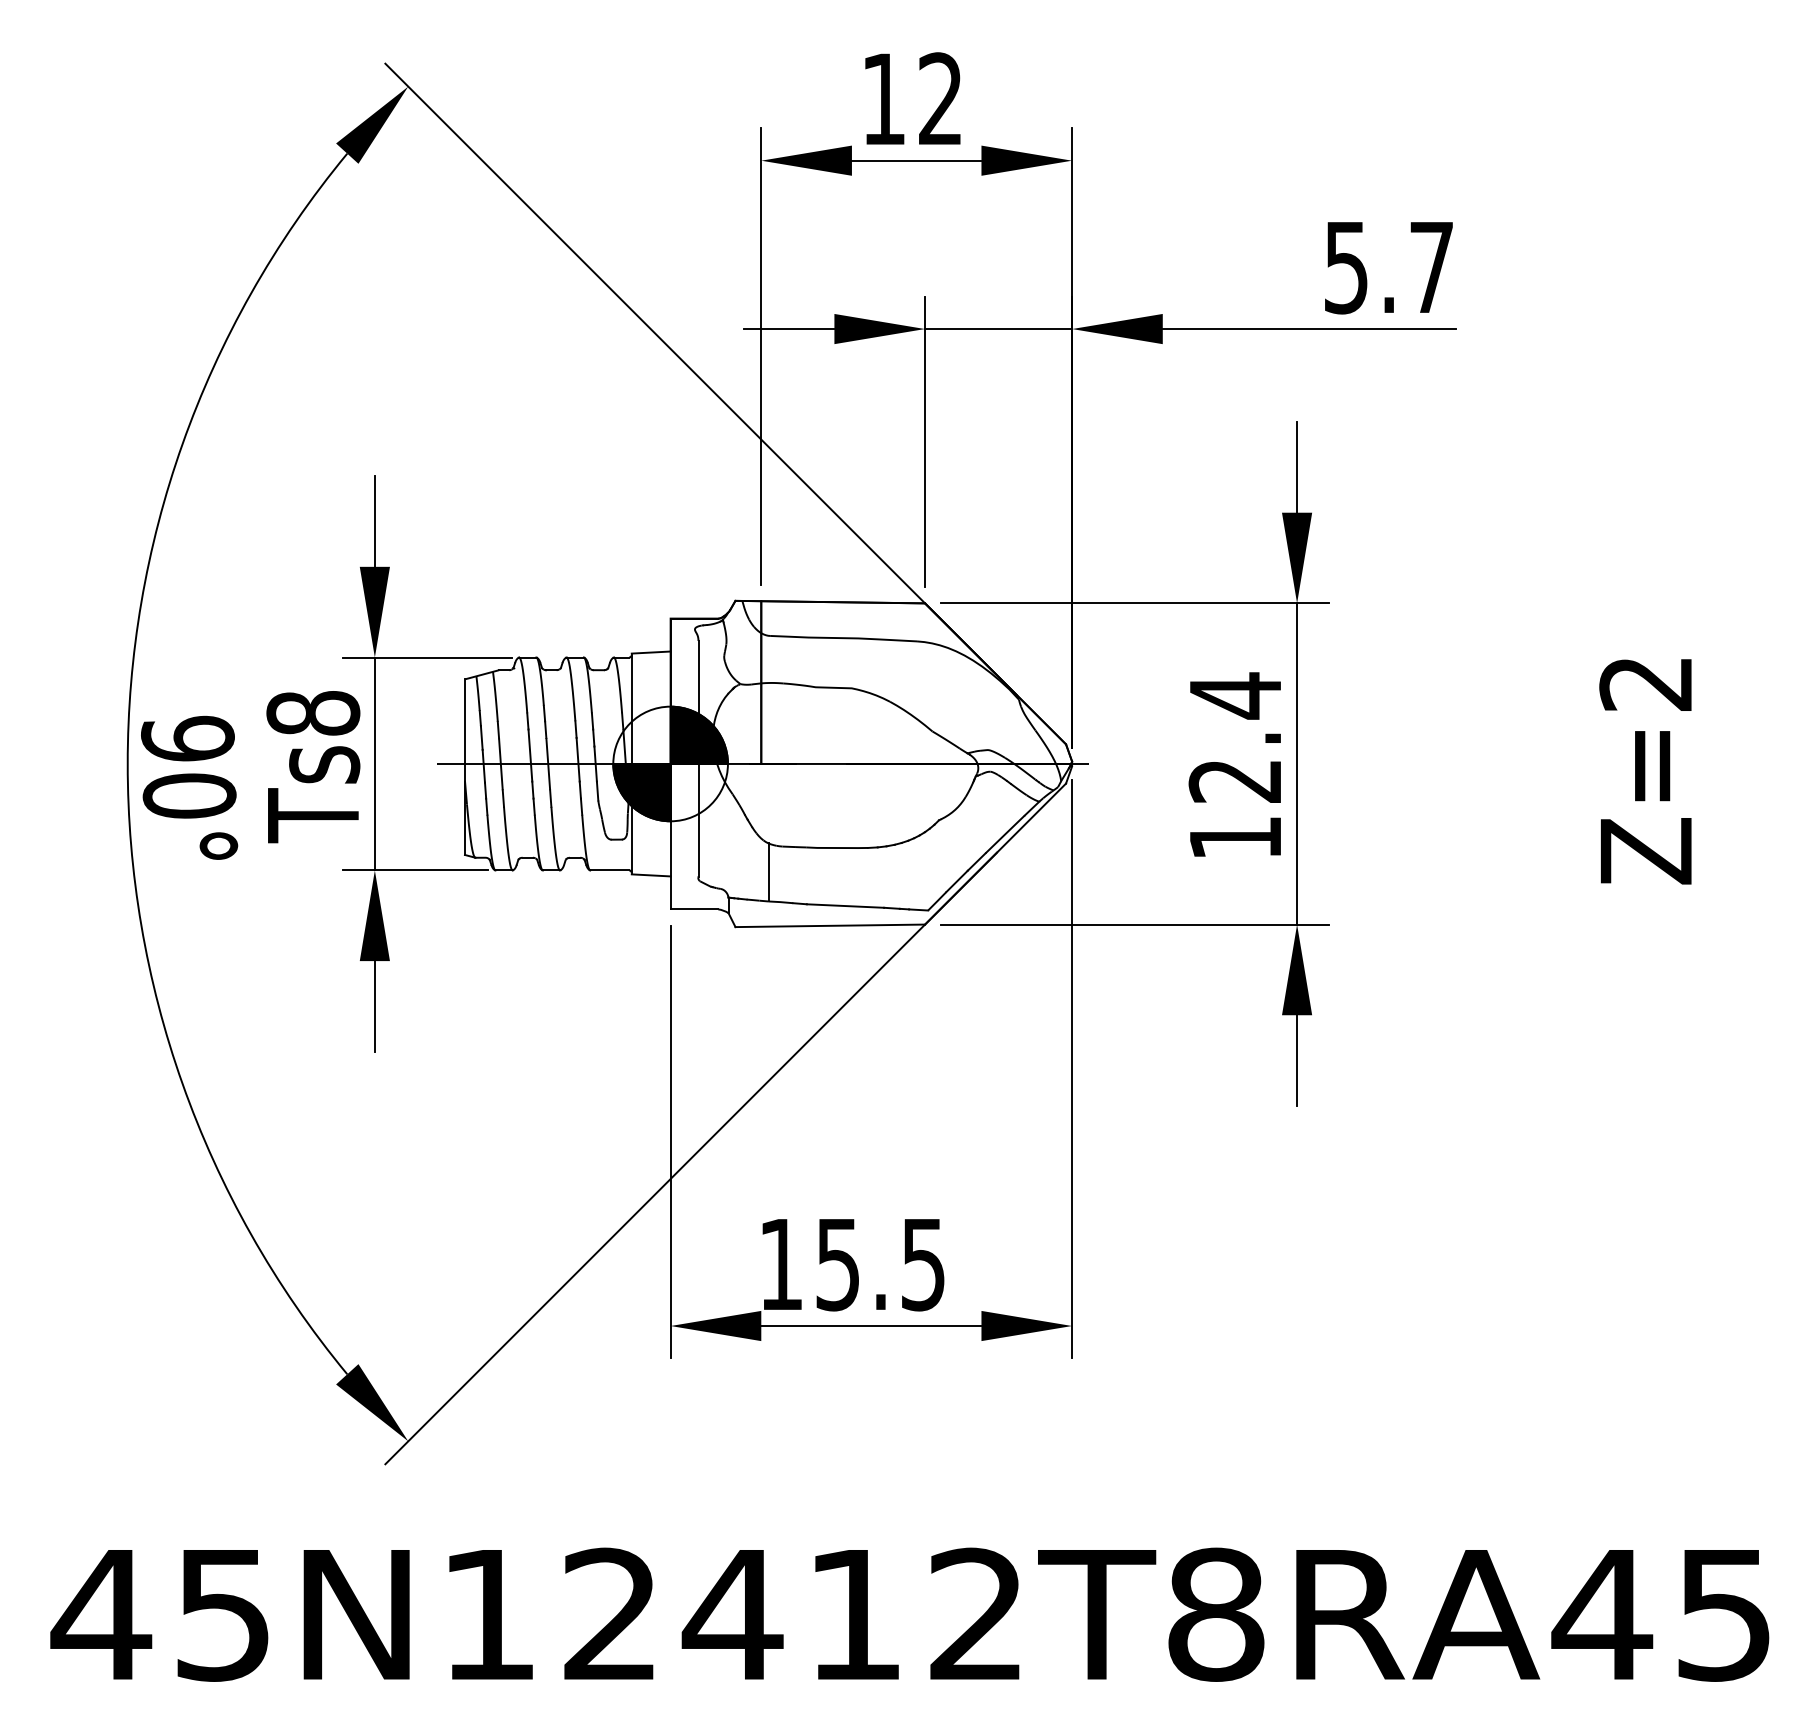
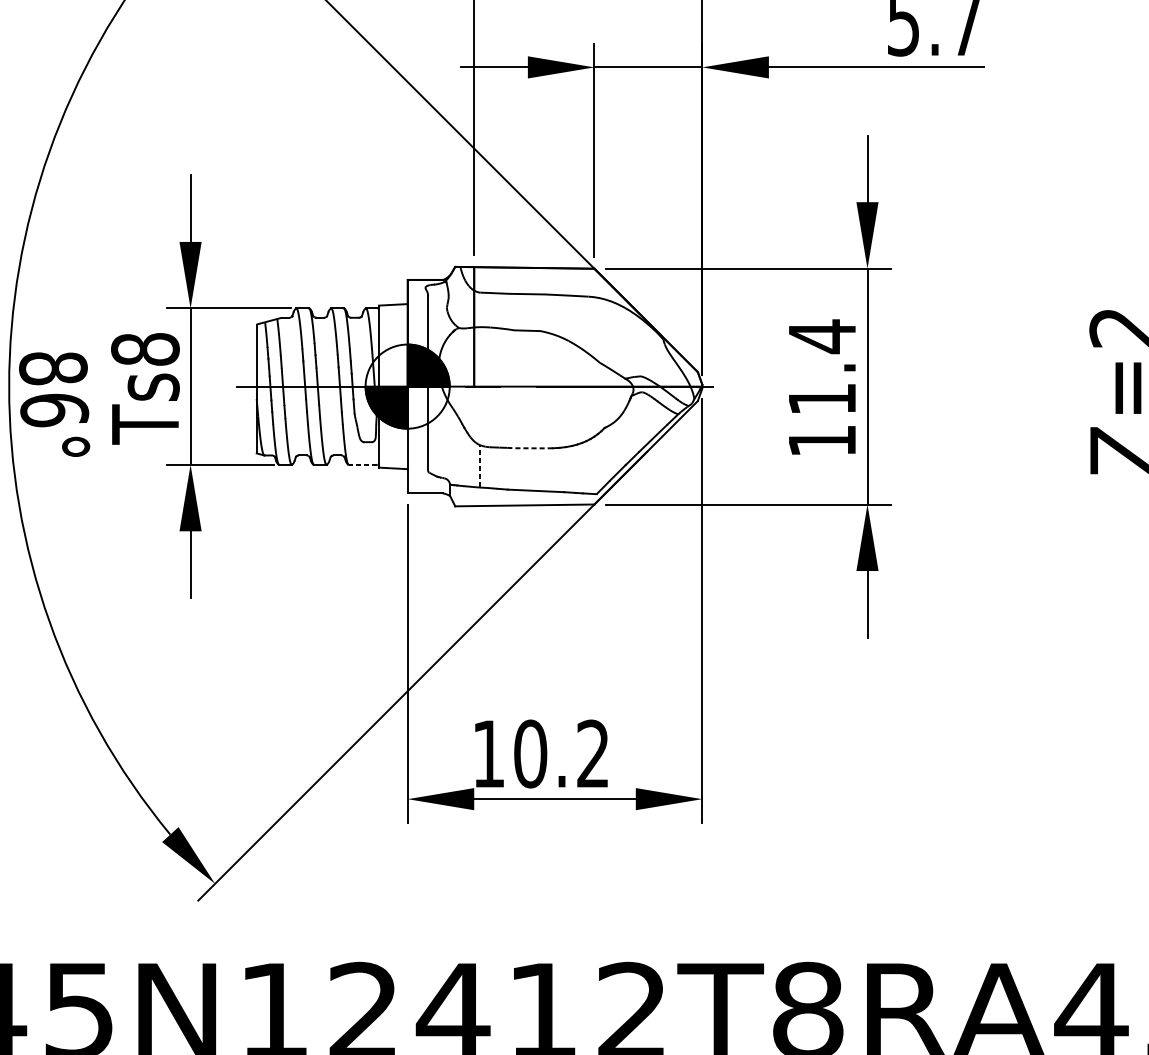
text: (188, 767) -> (53, 389), 90° -> 86°
text: (1234, 781) -> (821, 399), 12.4 -> 11.4
line: (836, 848) -> (529, 448), solid -> dashed
line: (609, 870) -> (362, 464), solid -> dashed
line: (768, 872) -> (479, 466), solid -> dashed
text: (879, 1264) -> (560, 754), 15.5 -> 10.2

